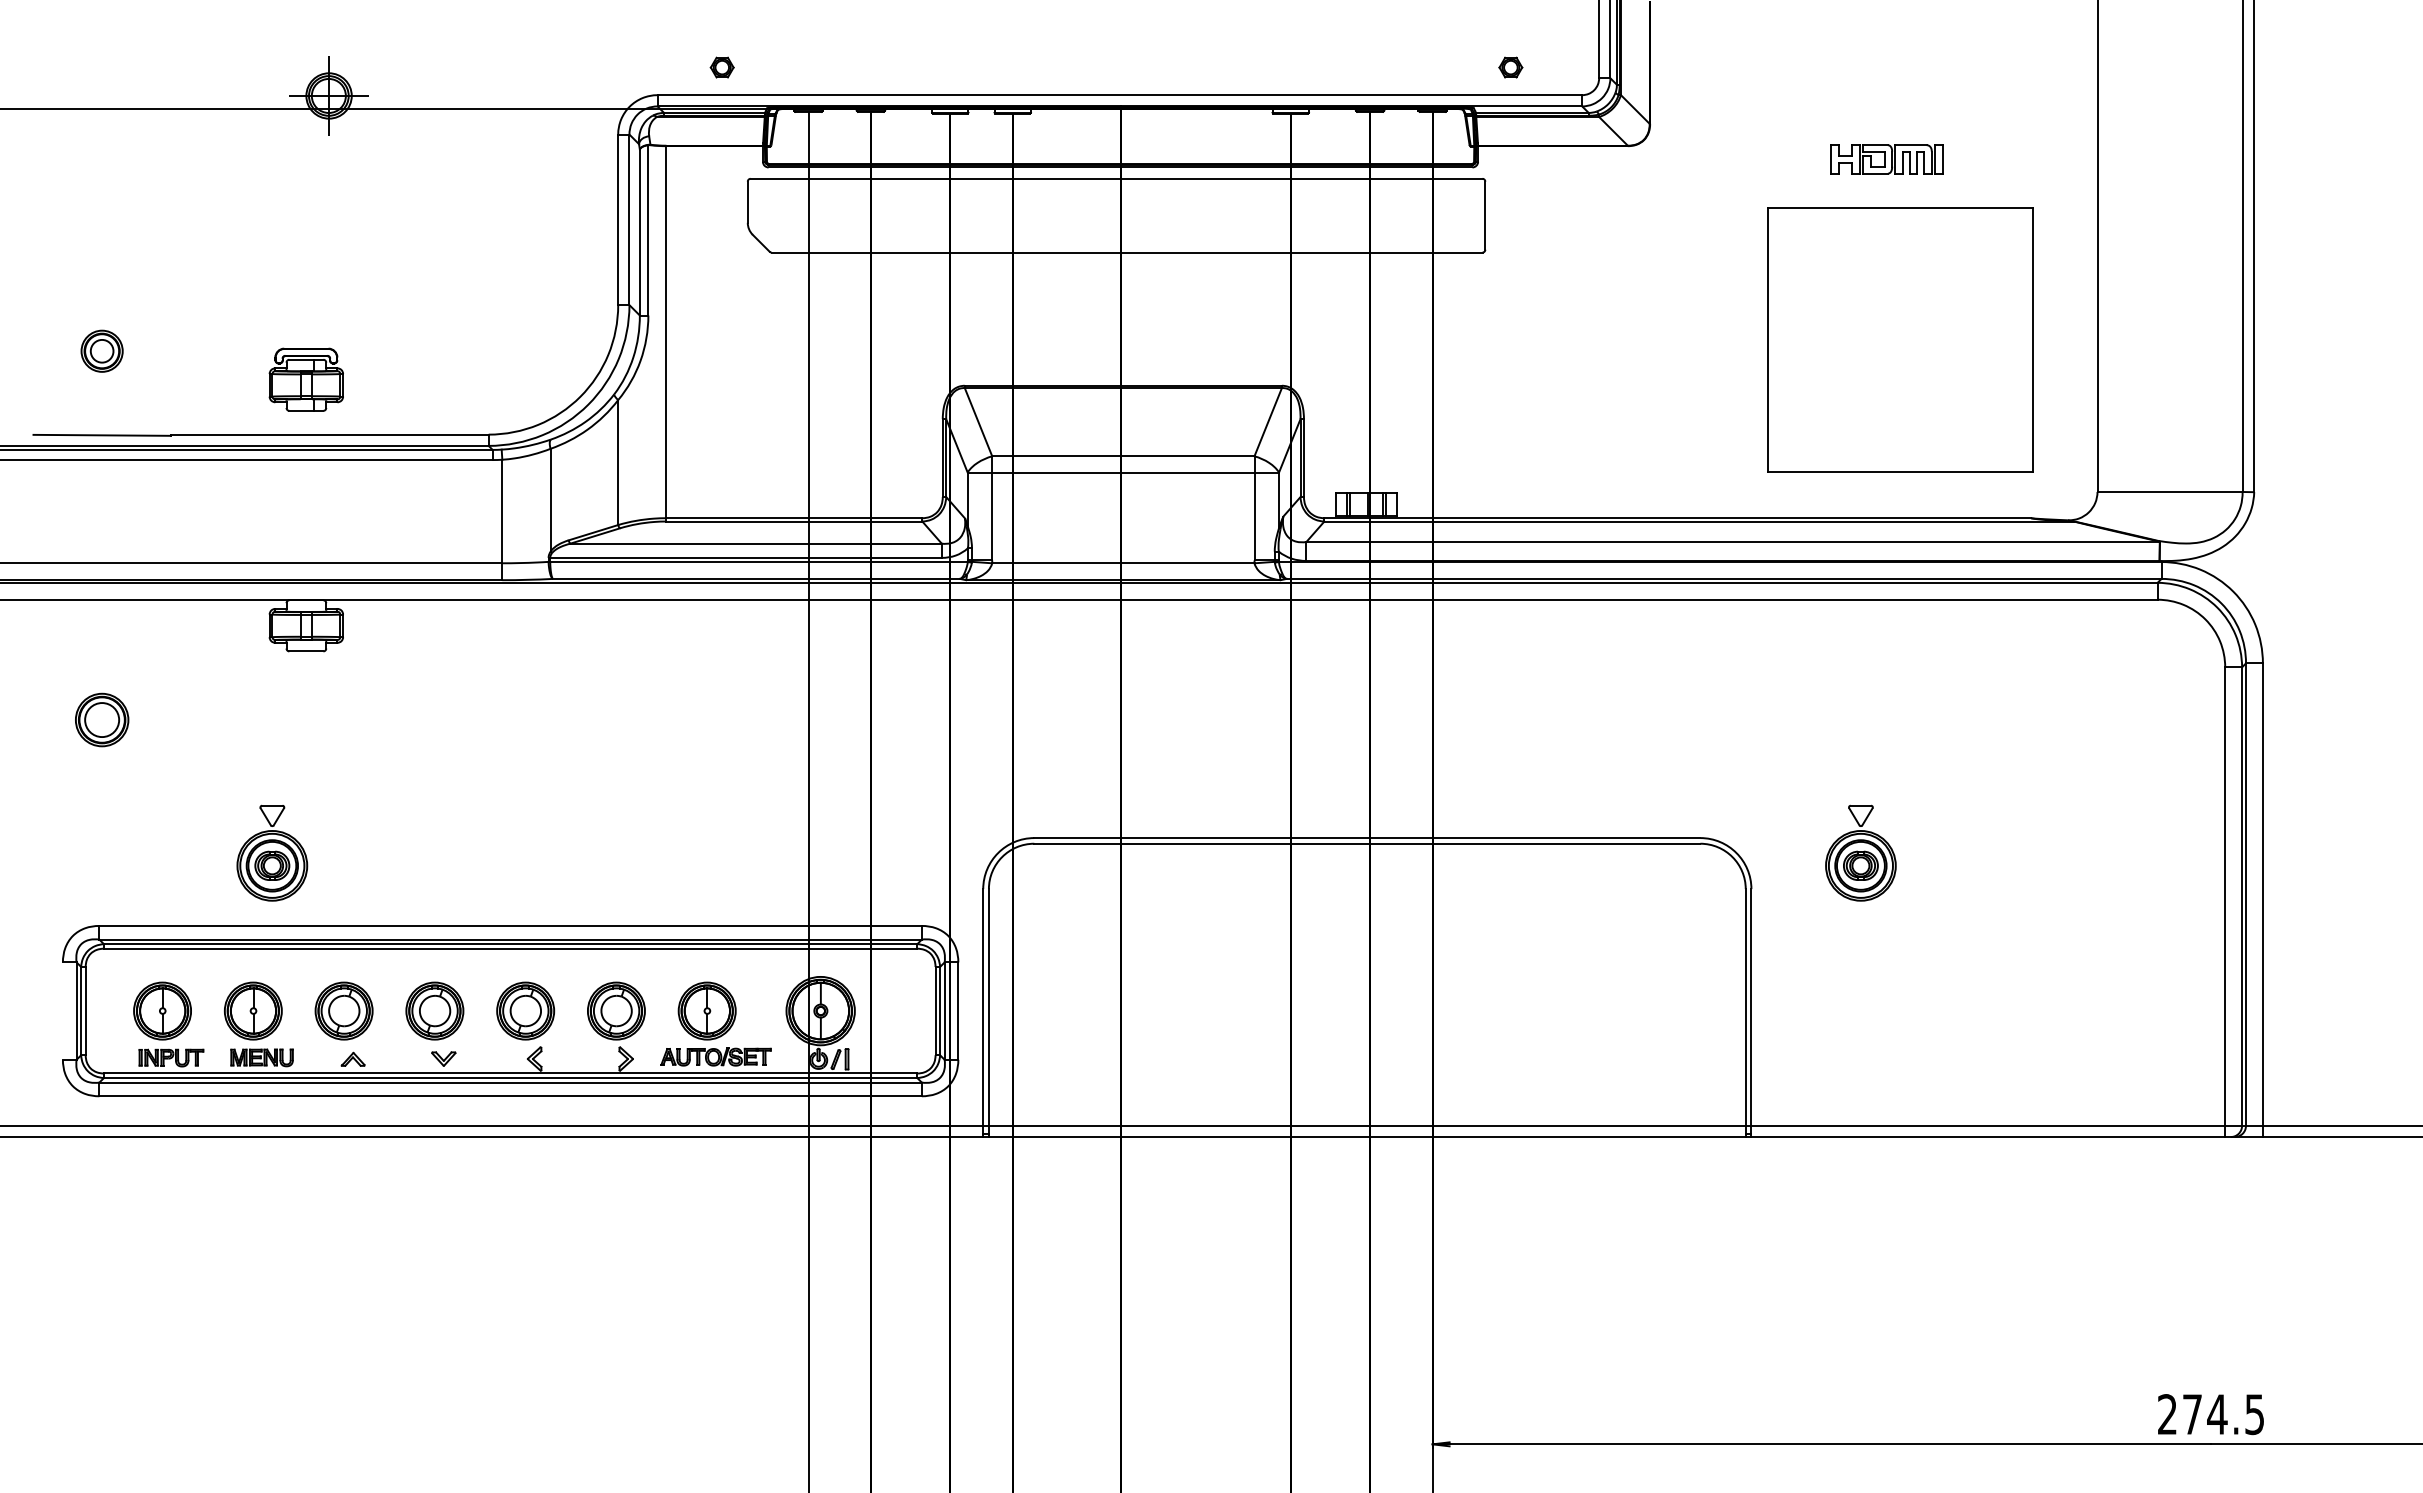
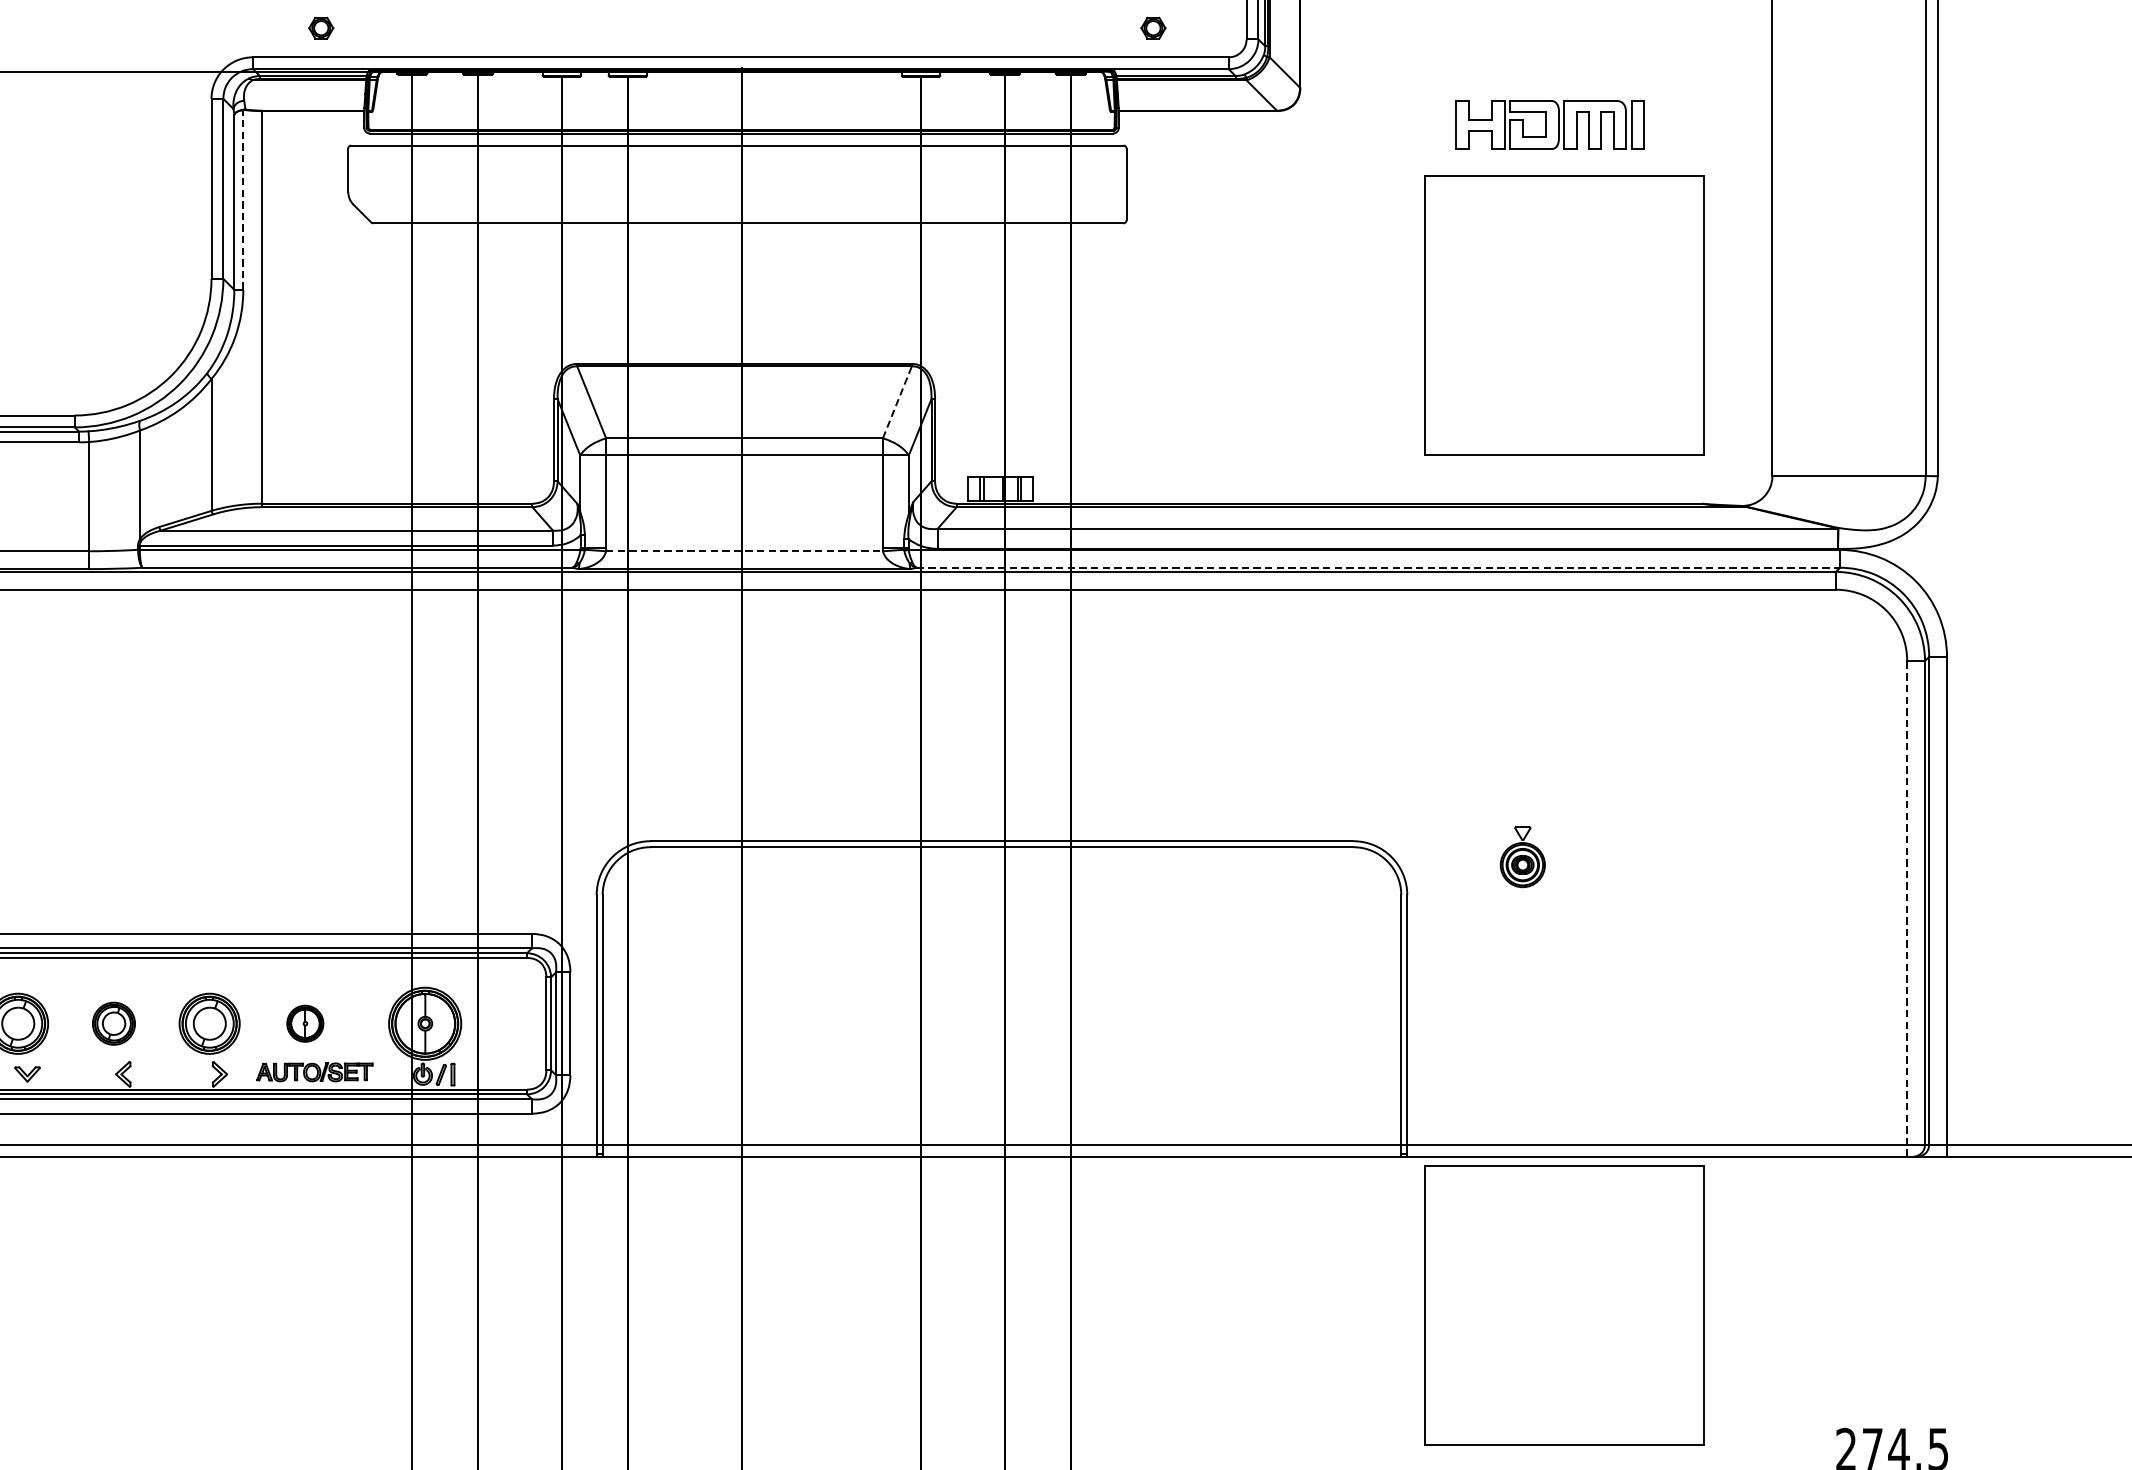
part: (1886, 159) -> (1549, 125), size x1.6
line: (648, 229) -> (243, 199), solid -> dashed
line: (1268, 422) -> (897, 402), solid -> dashed
line: (1123, 563) -> (744, 551), solid -> dashed
line: (1724, 578) -> (1378, 567), solid -> dashed
part: (1860, 852) -> (1522, 856), size x0.6
line: (2225, 902) -> (1907, 909), solid -> dashed
part: (525, 1010) -> (113, 1023), size x0.7
part: (706, 1010) -> (304, 1023), size x0.6
part: (1900, 1277) -> (1564, 1304), added

